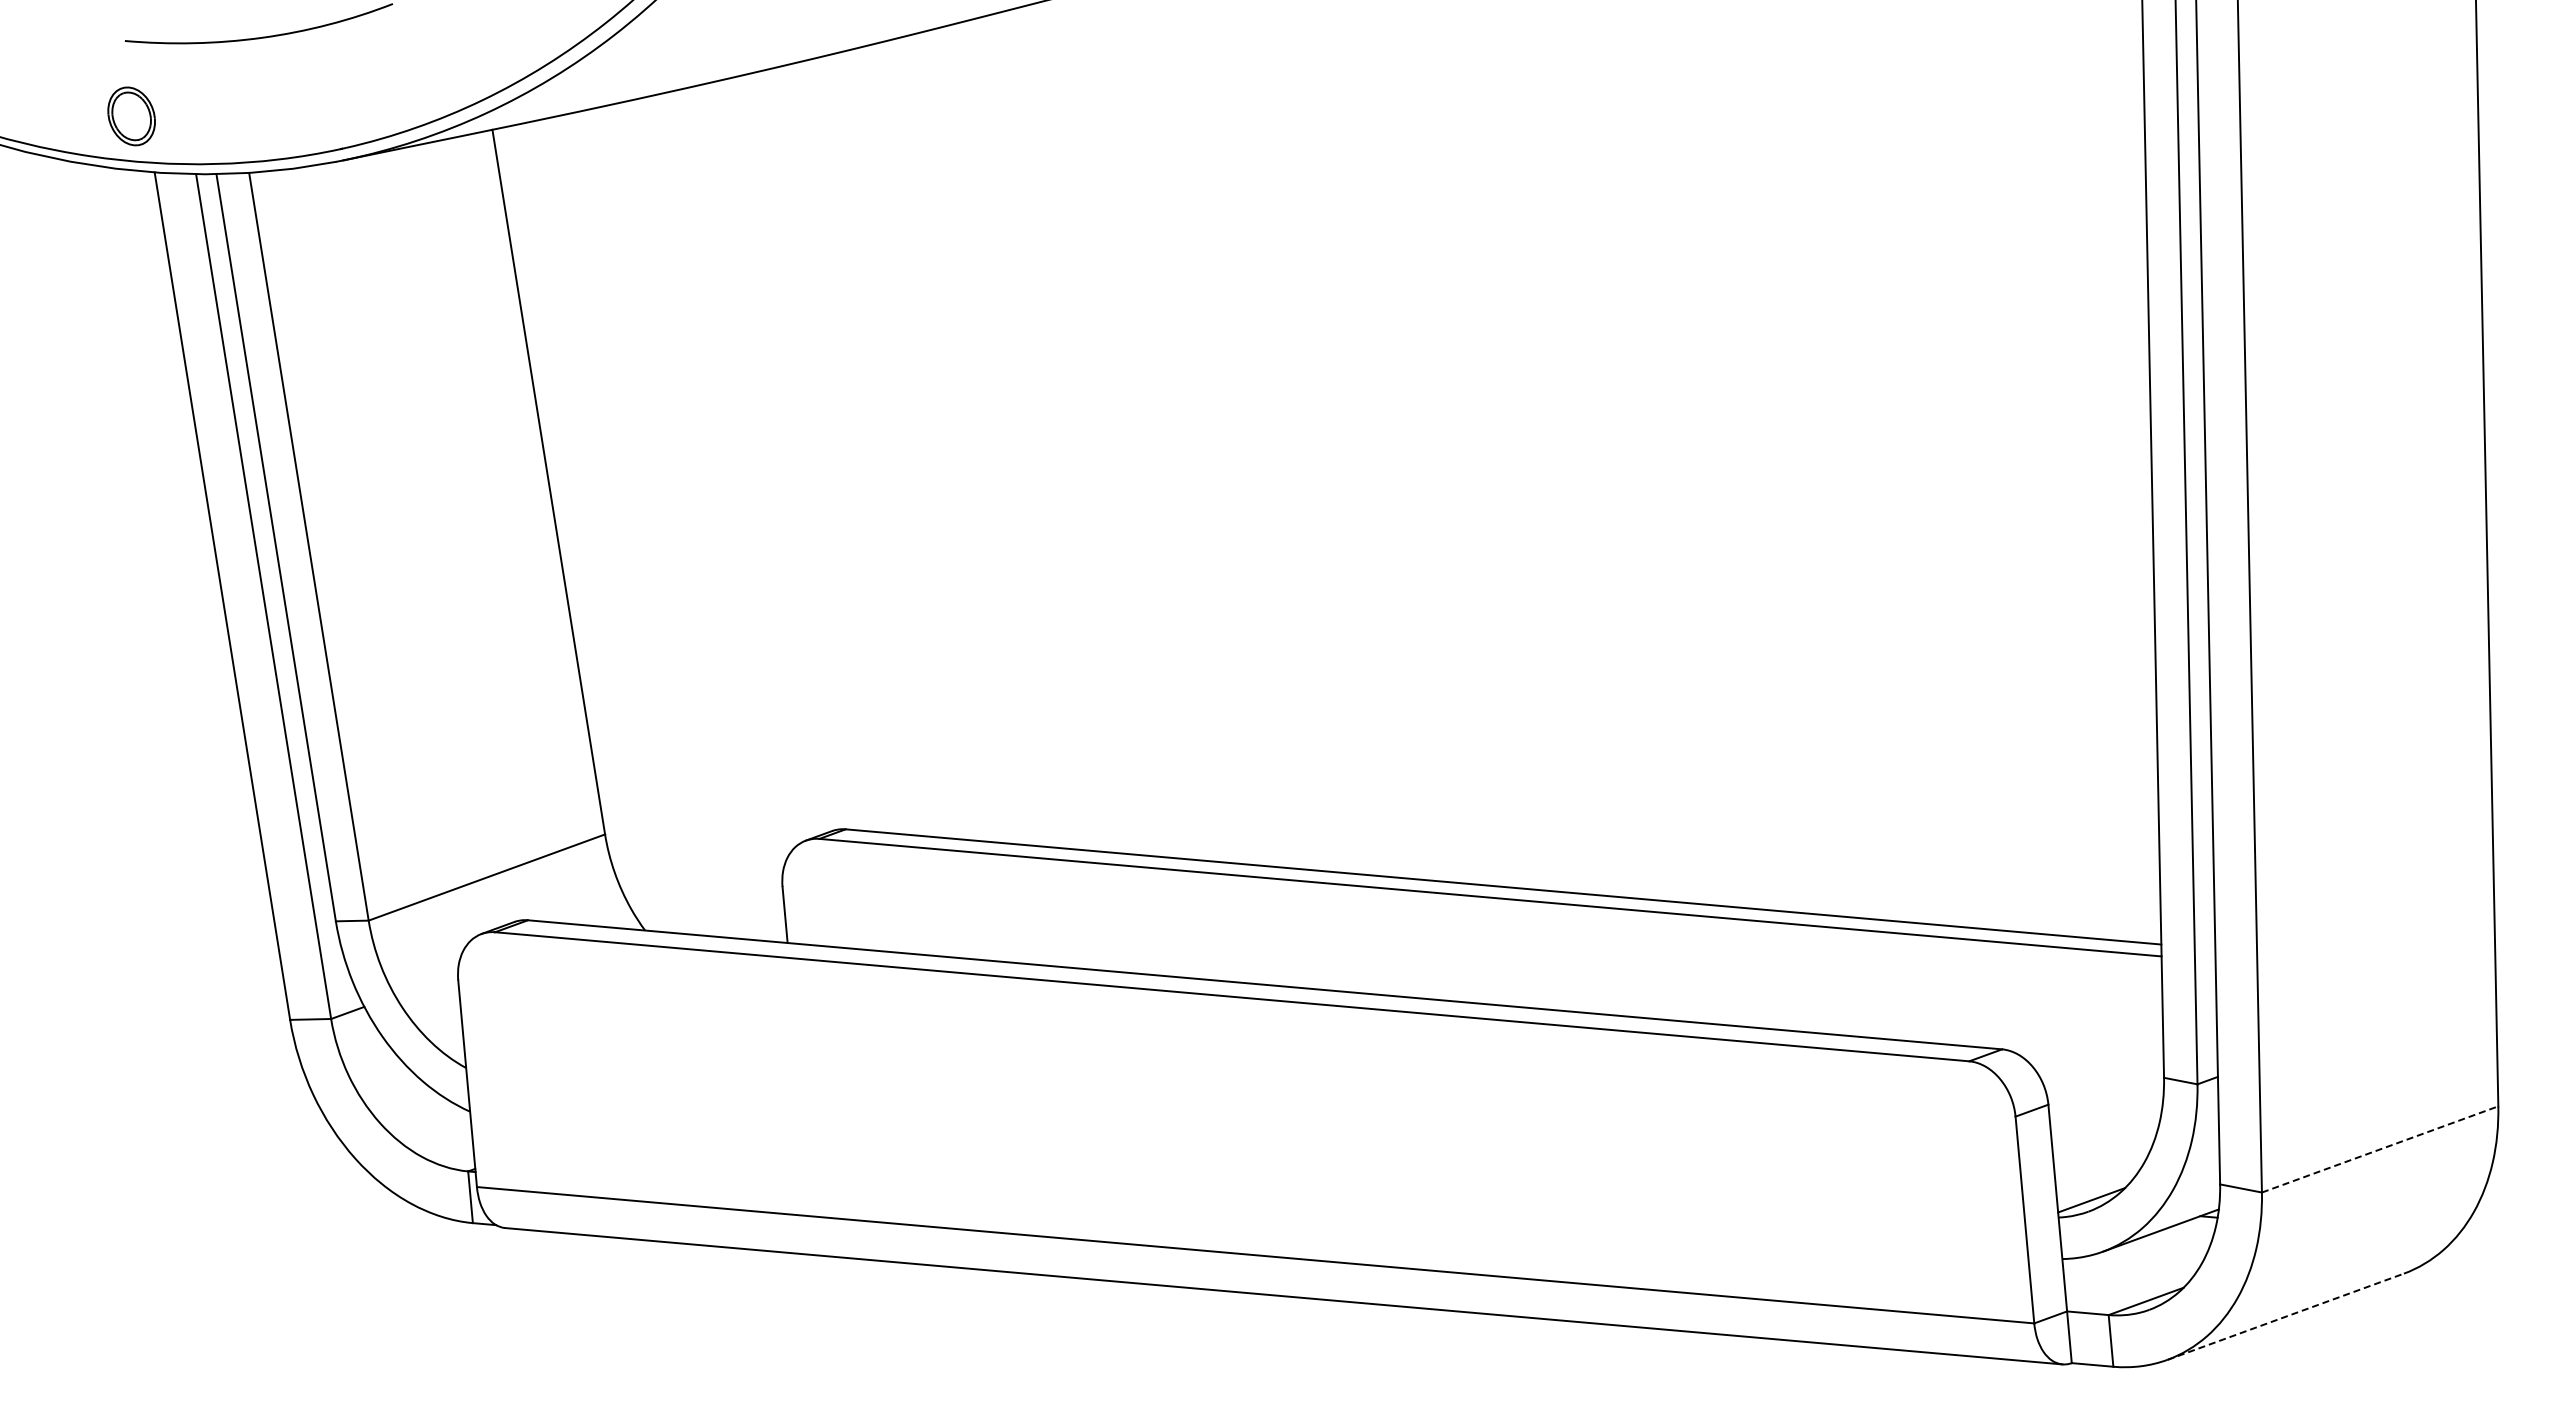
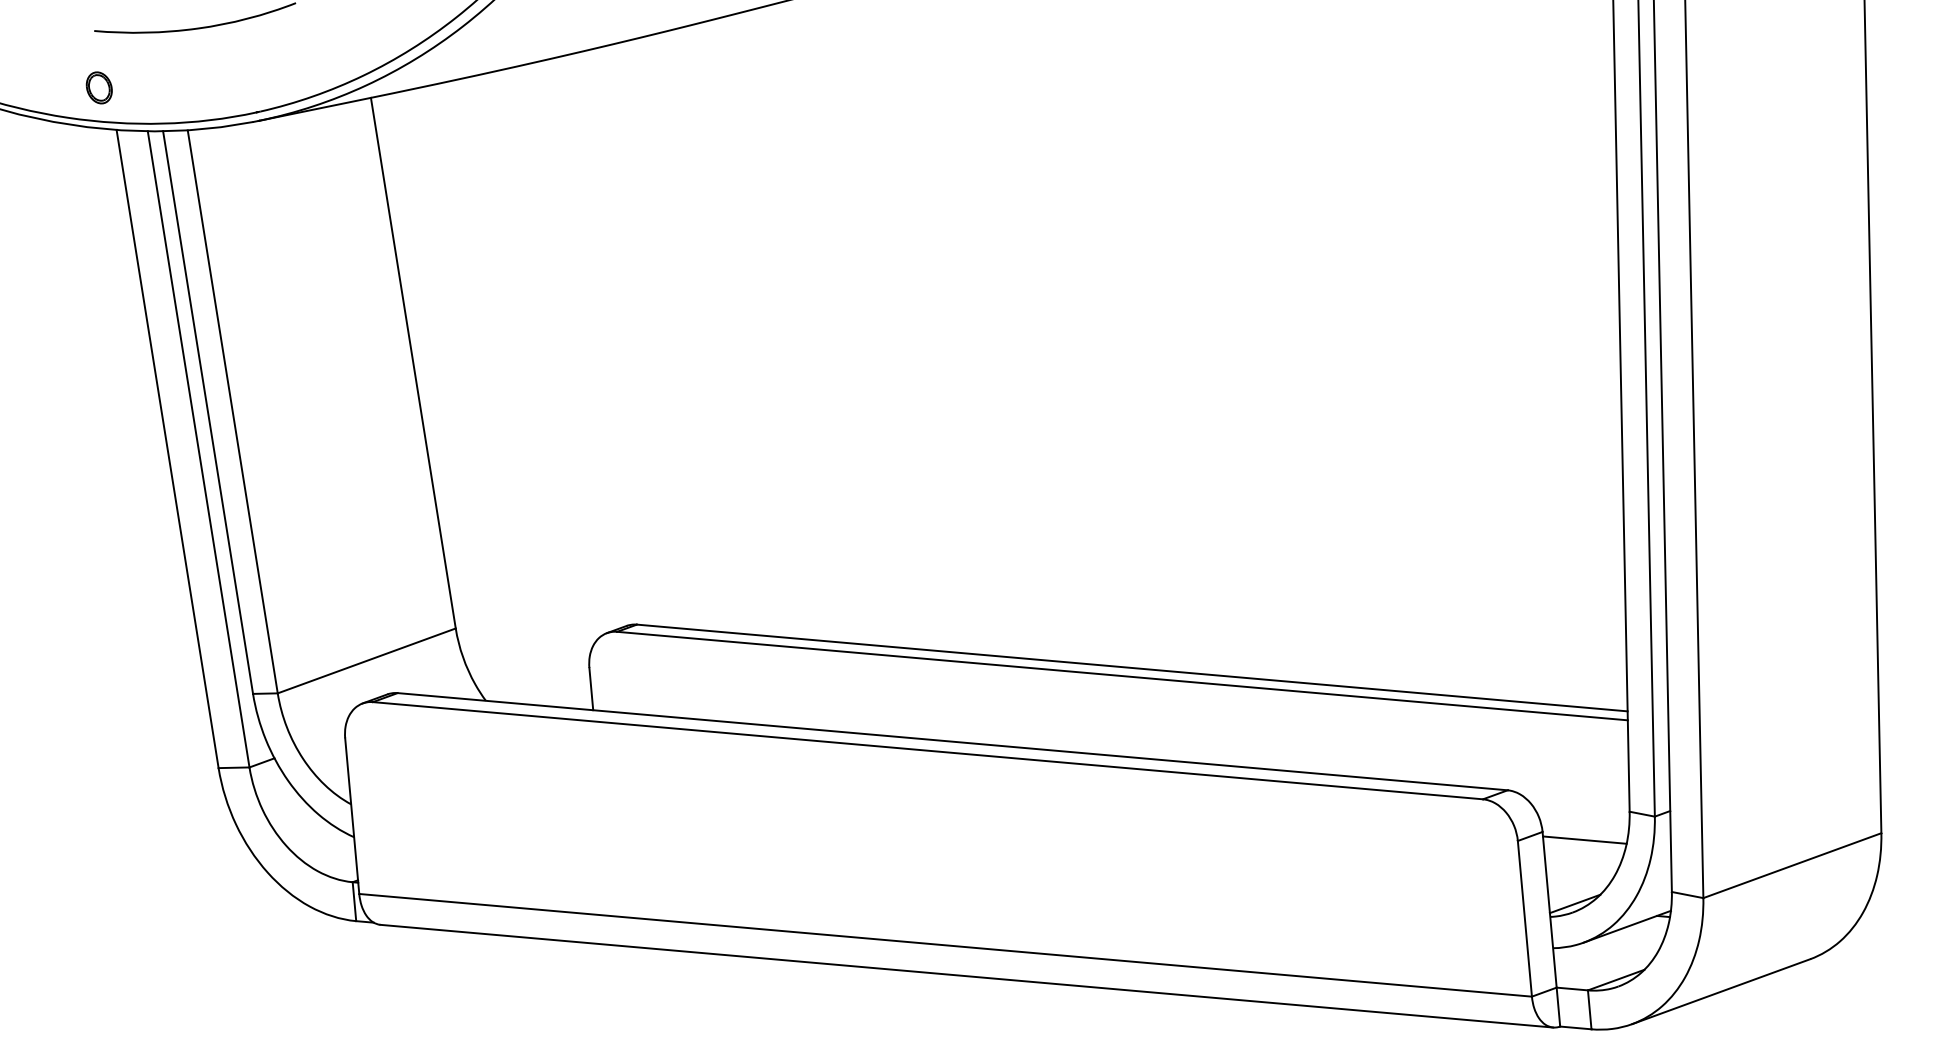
part: (131, 116) -> (99, 87), size x0.71
line: (2104, 1115) -> (1584, 840), added
line: (2380, 1149) -> (1792, 865), dashed -> solid
line: (2285, 1316) -> (1721, 991), dashed -> solid

